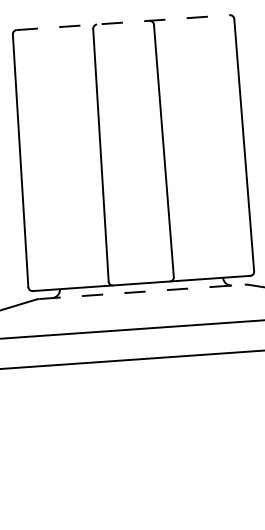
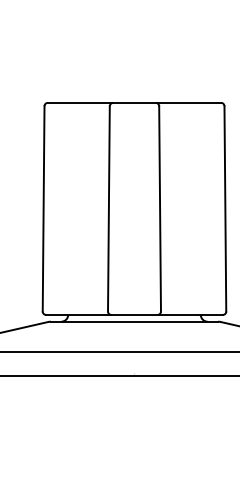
line: (123, 22) -> (134, 102), dashed -> solid
line: (143, 291) -> (135, 321), dashed -> solid

